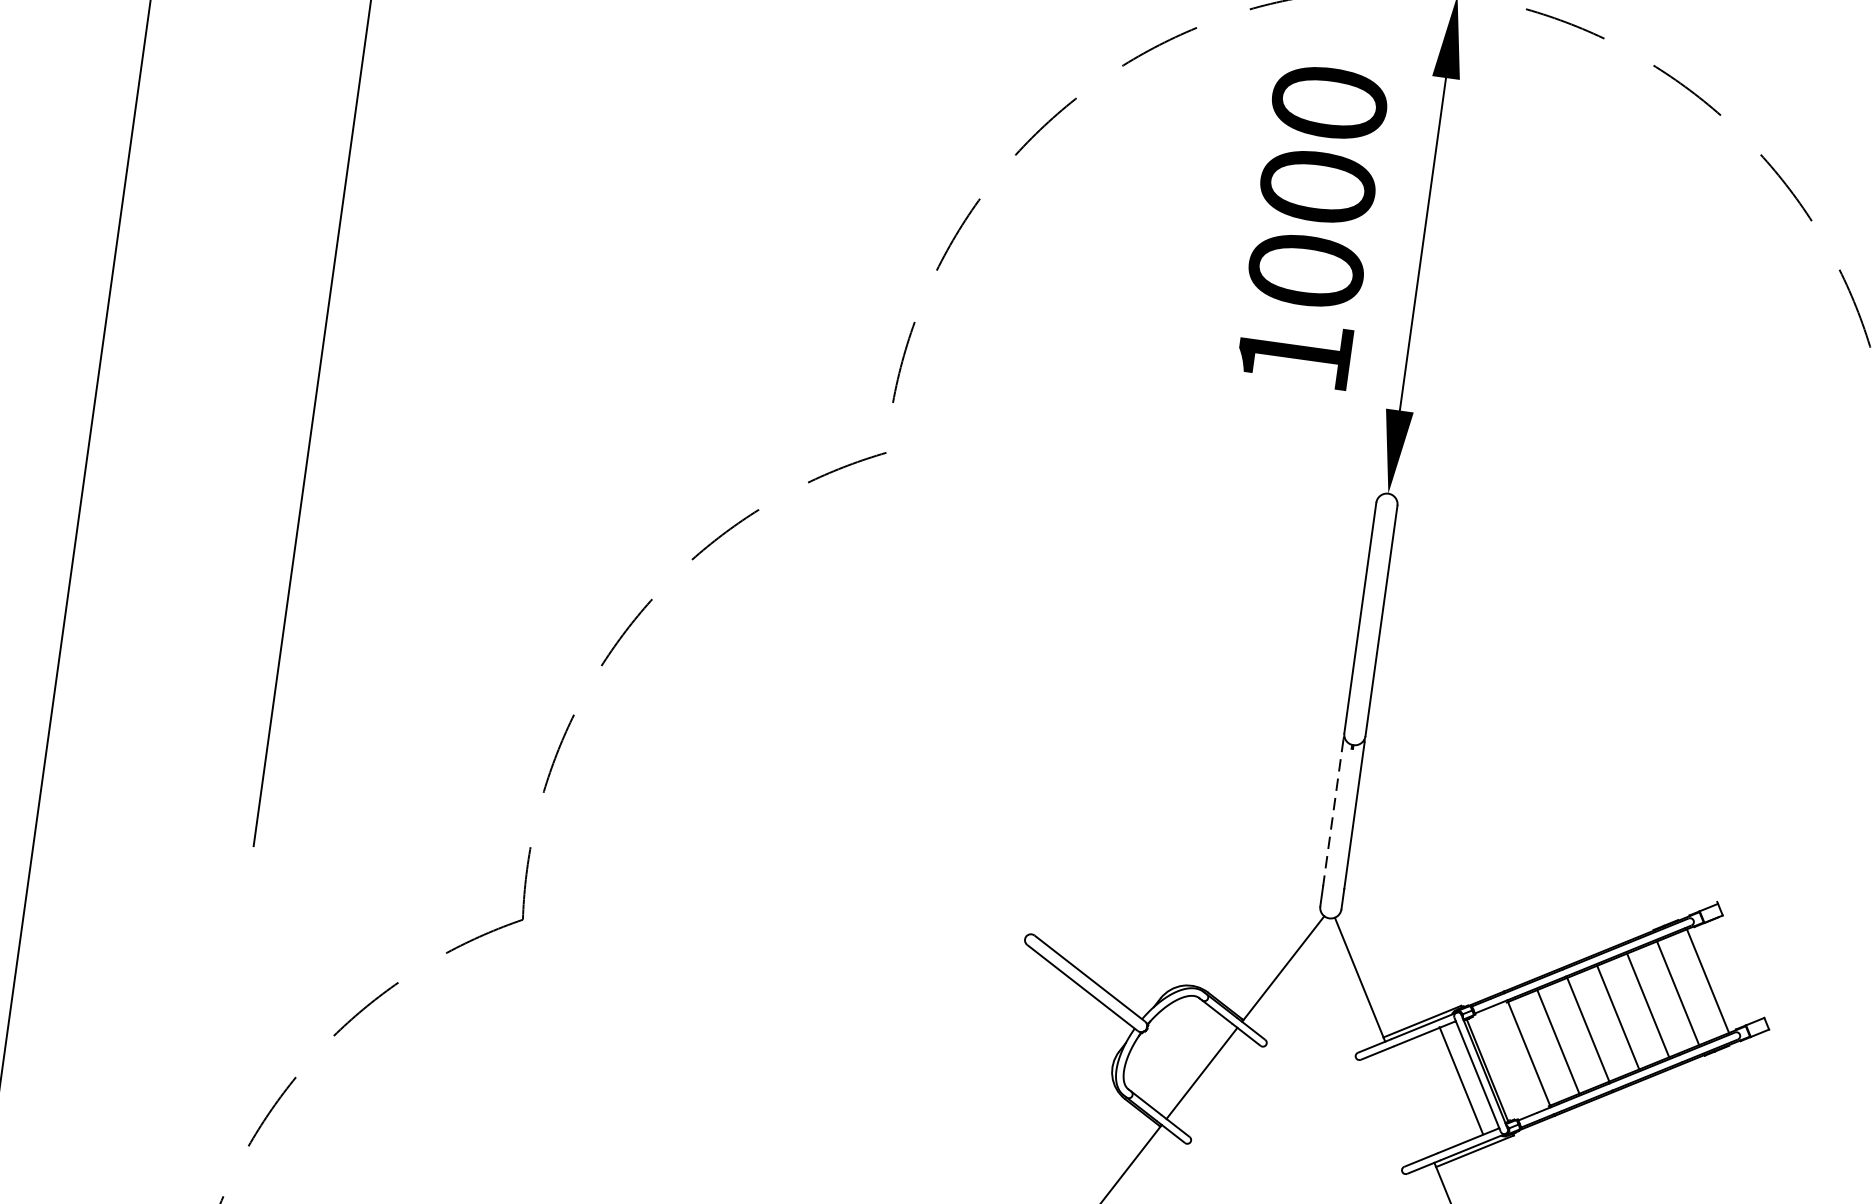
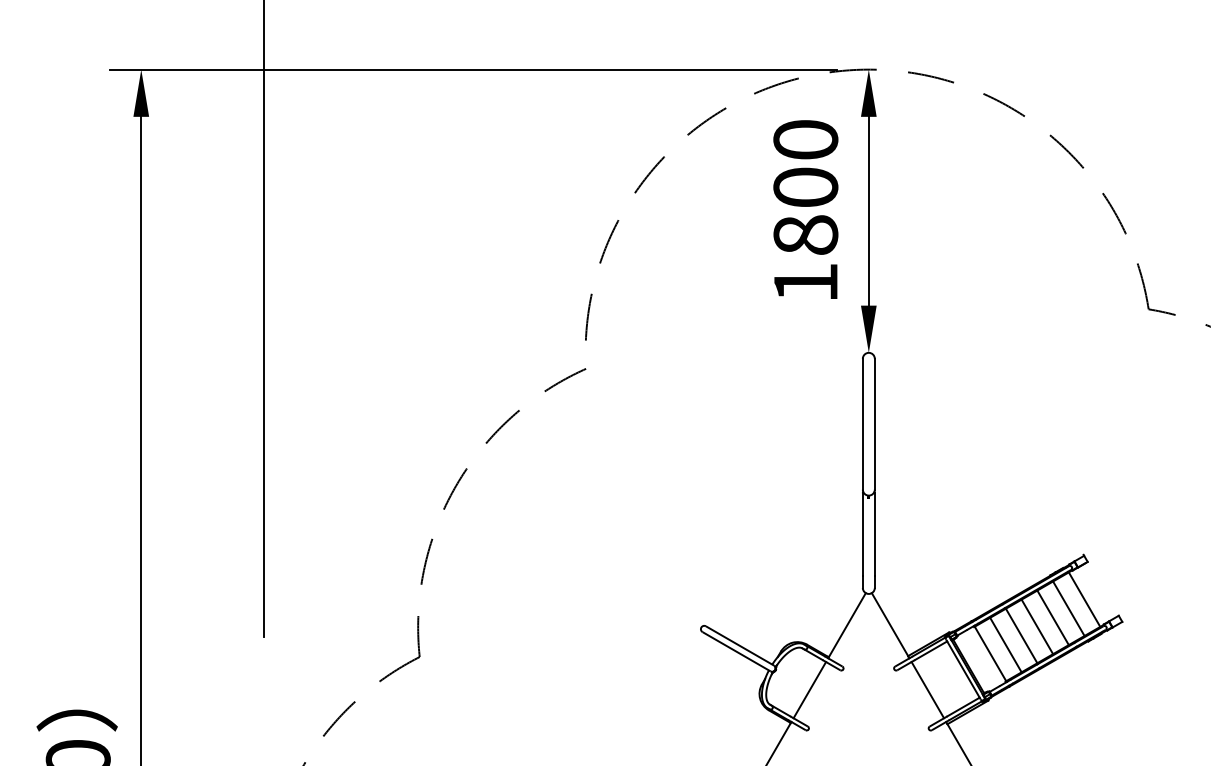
text: (1305, 269) -> (805, 234), 1000 -> 1800
line: (1332, 812) -> (862, 534), dashed -> solid
line: (1460, 1081) -> (927, 690), moved

